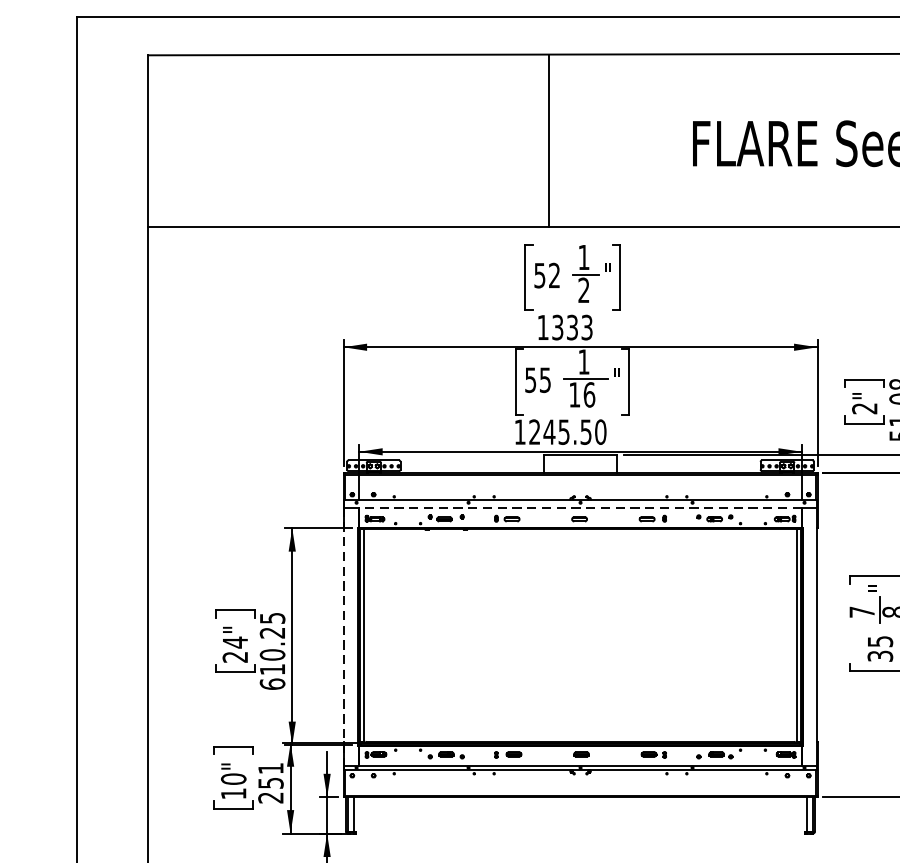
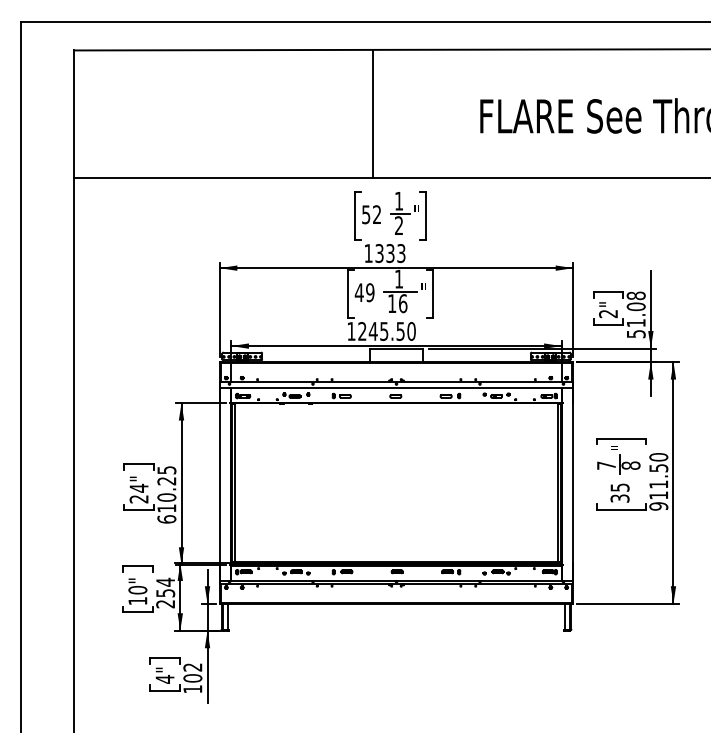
text: (537, 379) -> (364, 292), 55 -> 49
line: (580, 507) -> (396, 387), dashed -> solid
line: (344, 637) -> (220, 484), dashed -> solid
text: (270, 767) -> (165, 581), 251 -> 254

